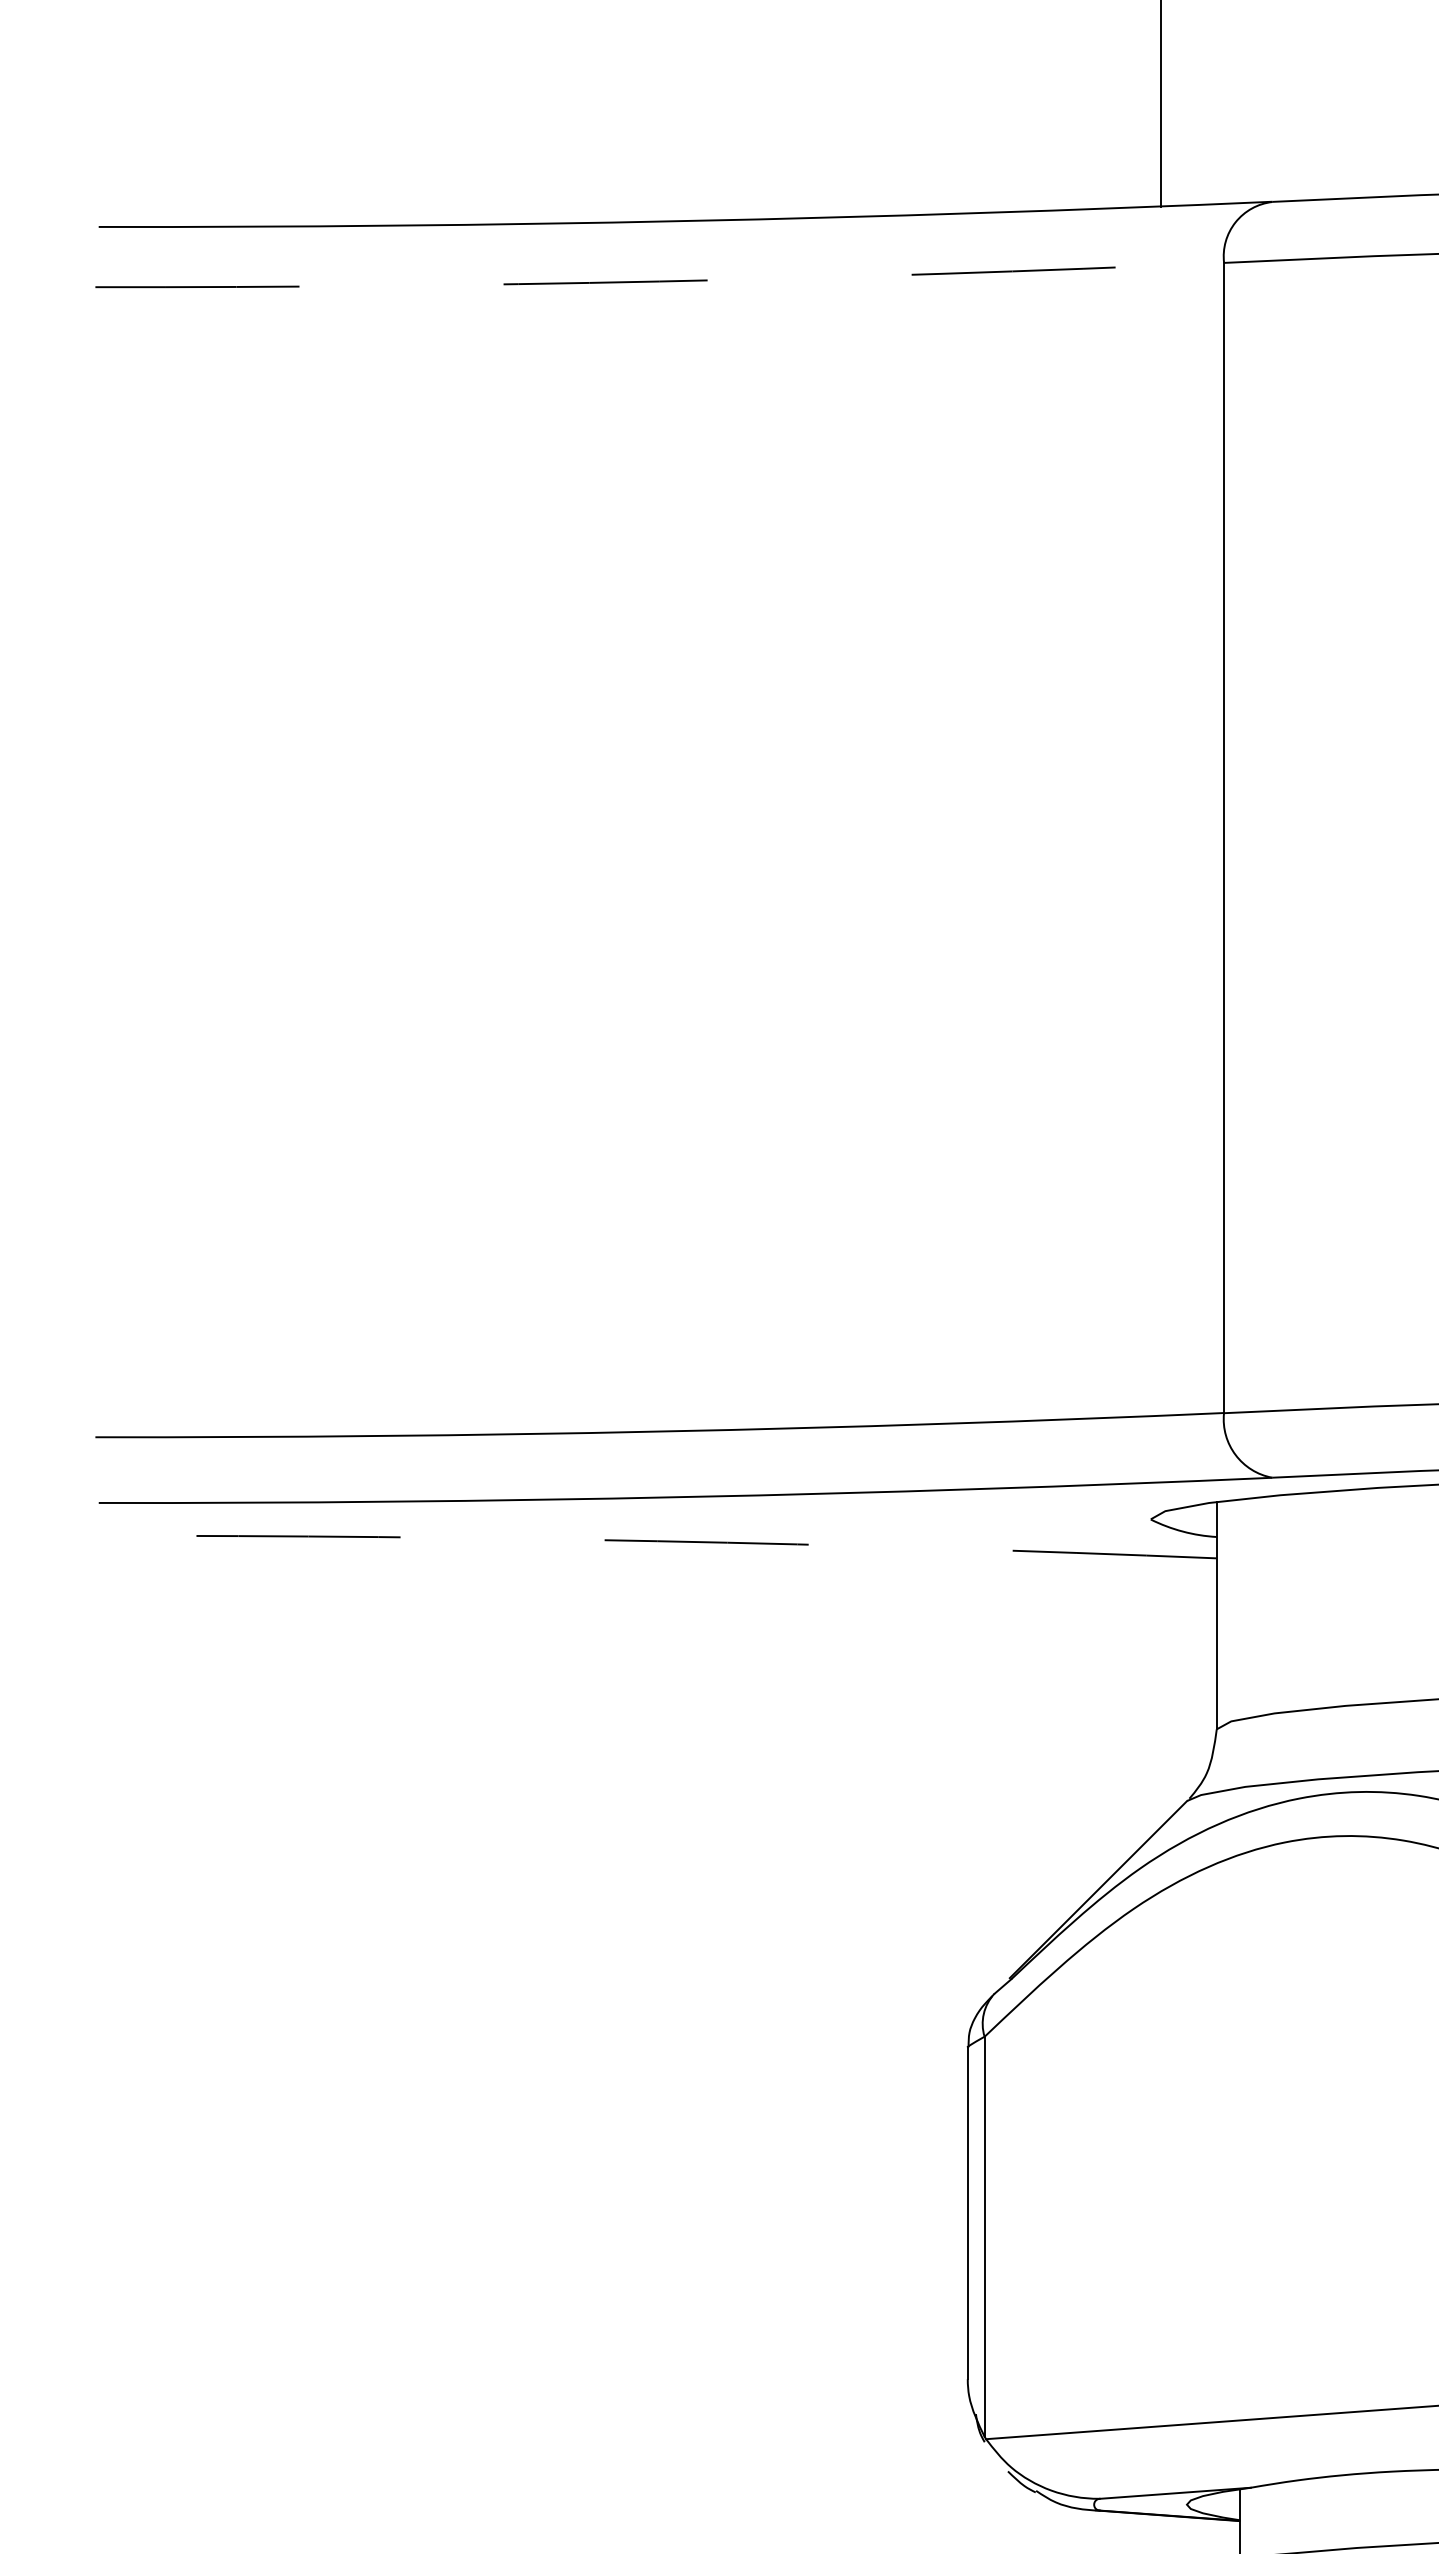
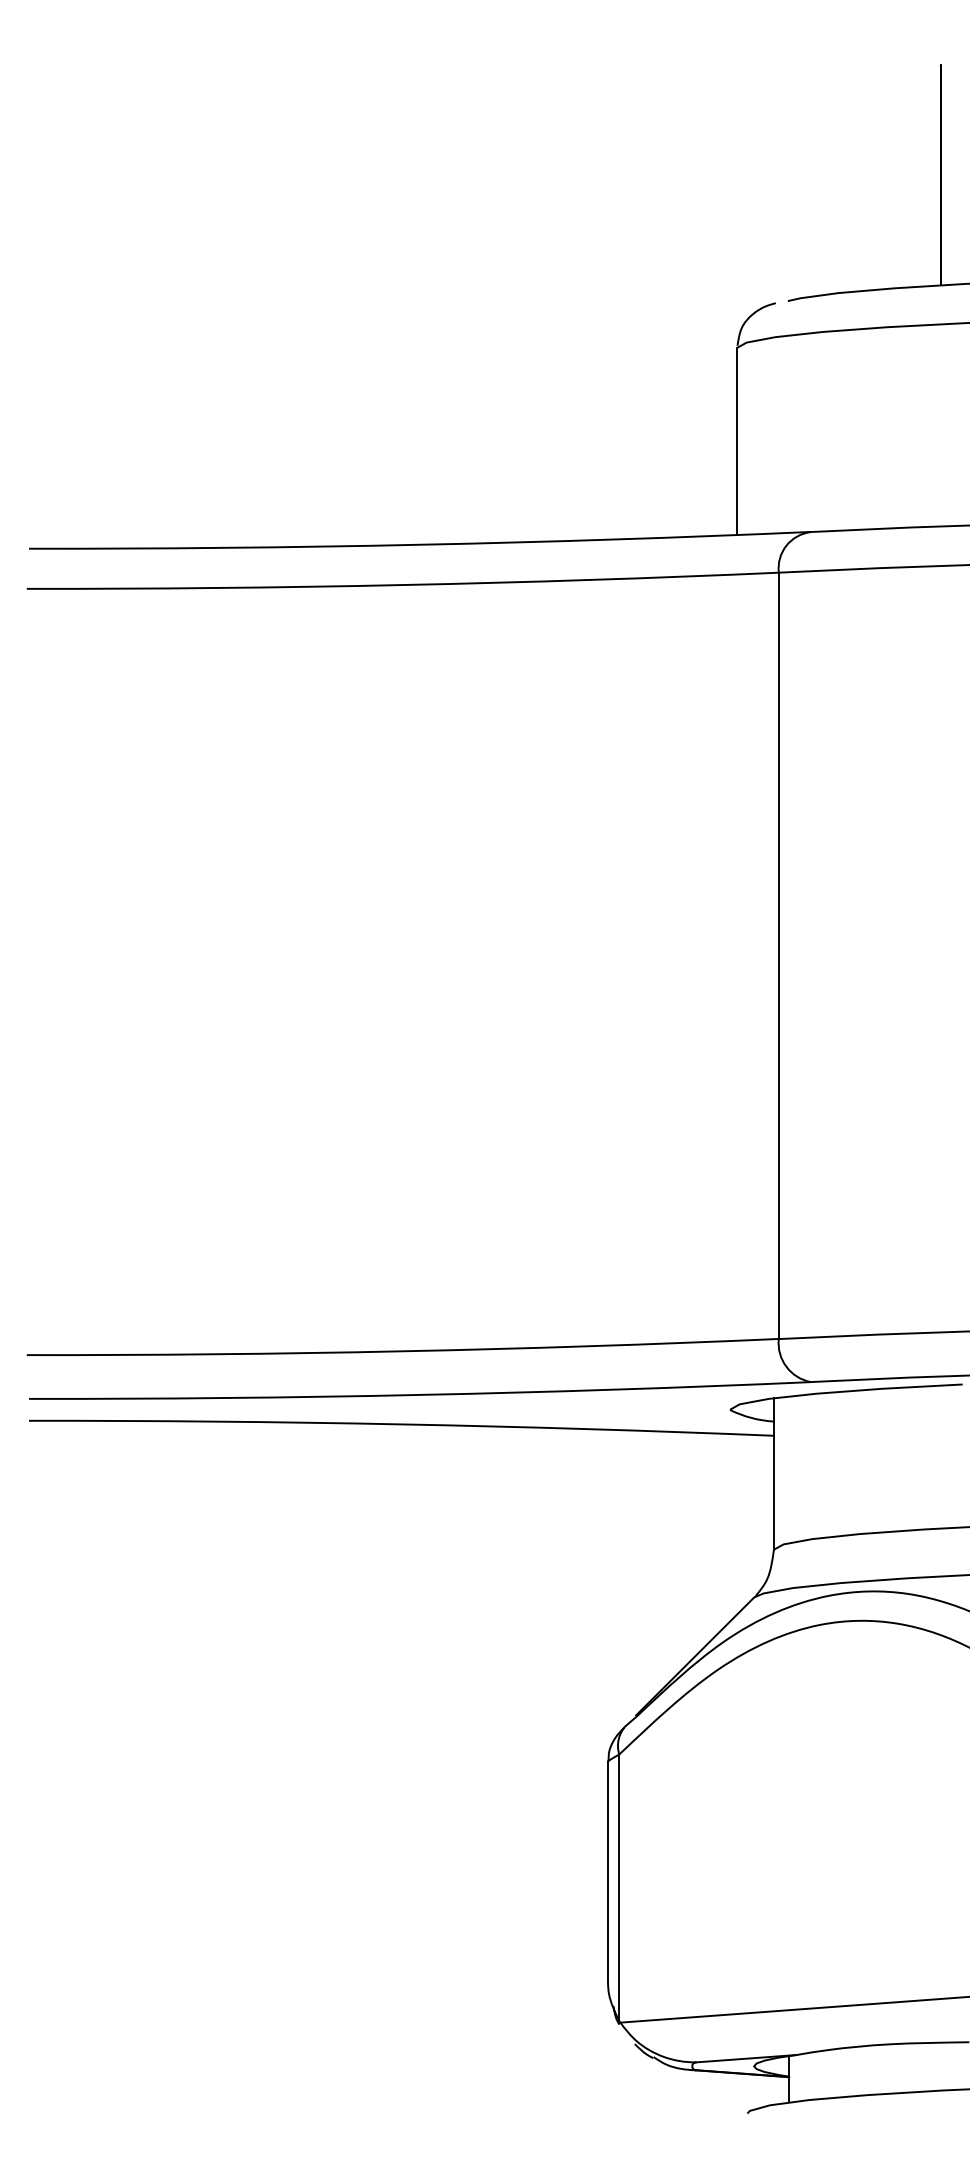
arc: (659, 282) -> (402, 585), dashed -> solid
arc: (657, 1541) -> (401, 1424), dashed -> solid

